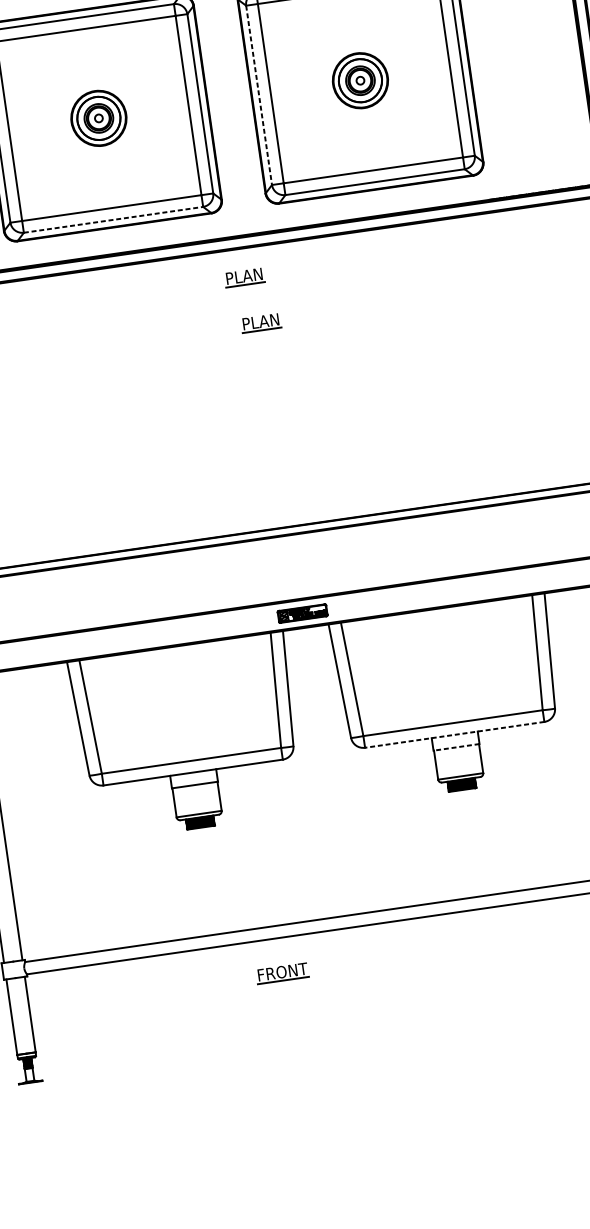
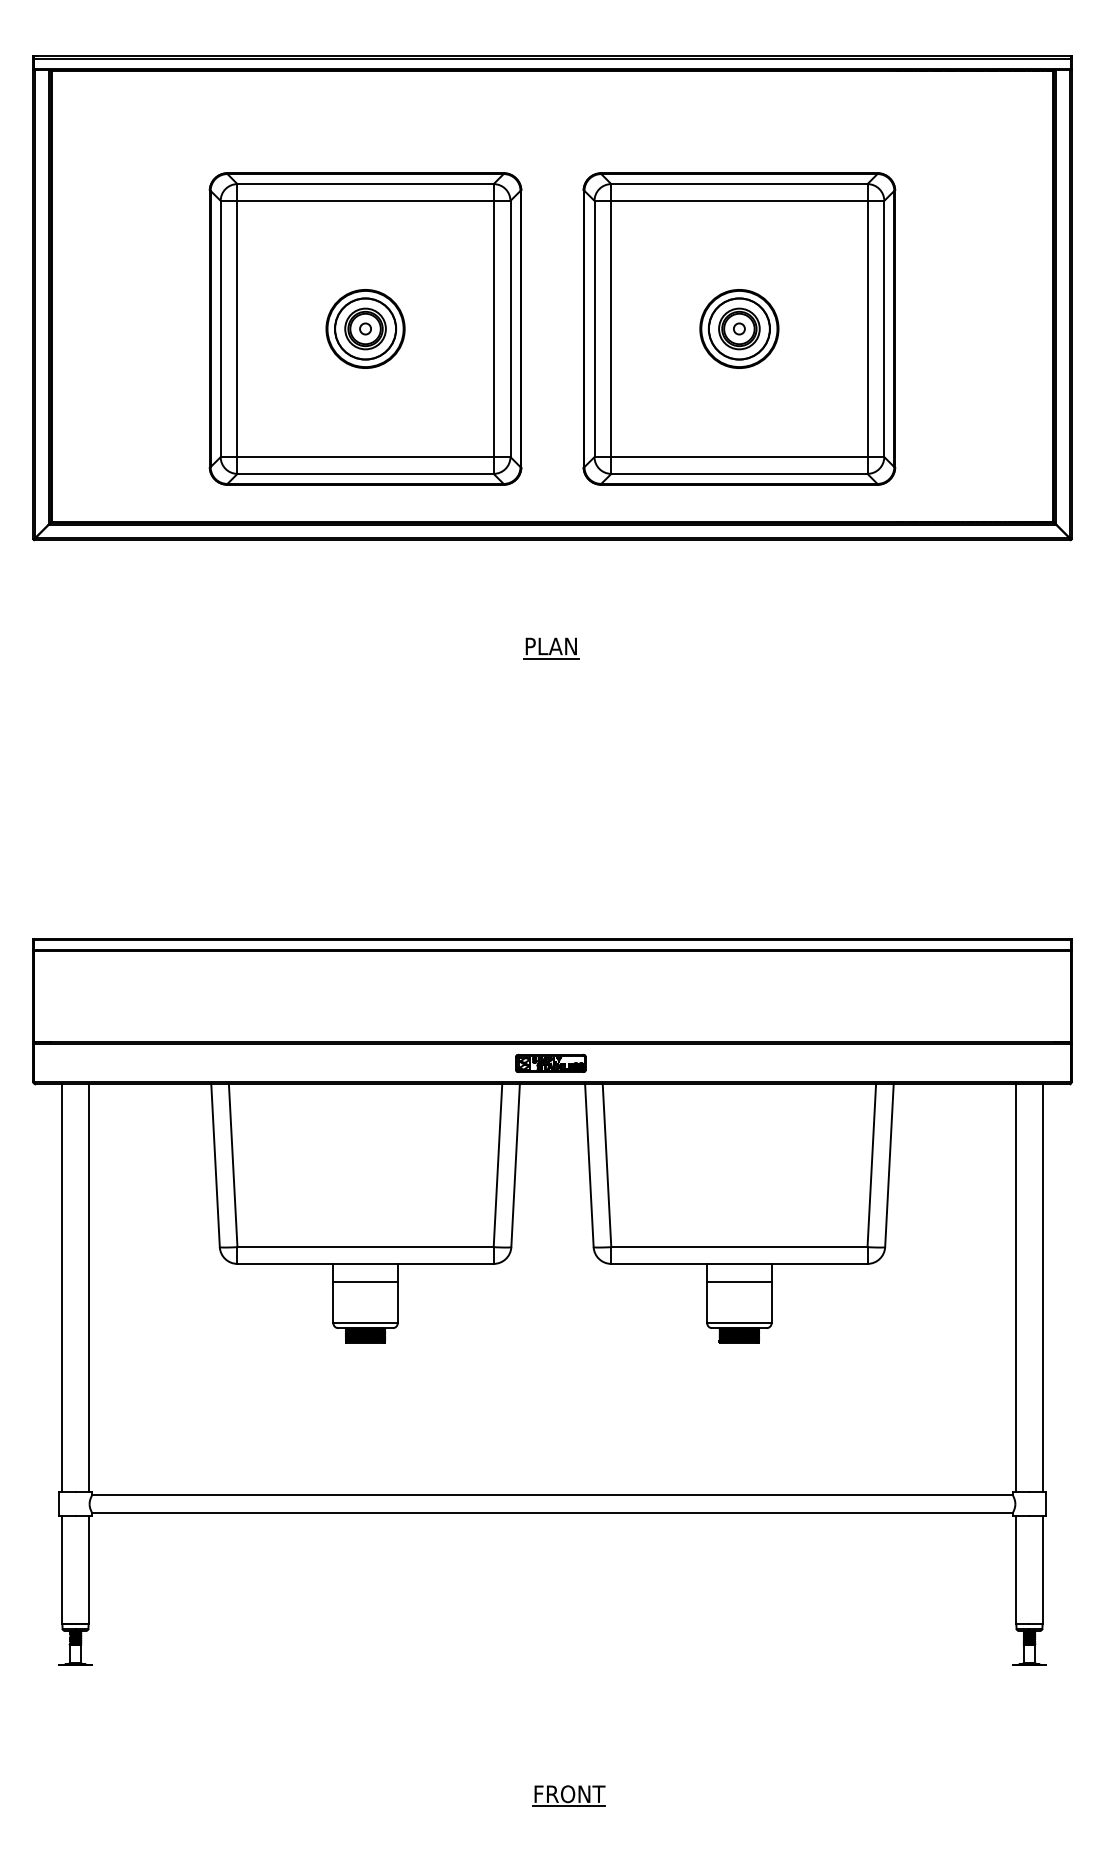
line: (259, 95) -> (594, 329), dashed -> solid
line: (114, 219) -> (366, 473), dashed -> solid
part: (244, 277) -> (537, 581), removed
line: (454, 734) -> (738, 1263), dashed -> solid
line: (456, 747) -> (739, 1281), dashed -> solid
part: (281, 973) -> (568, 1795), moved

